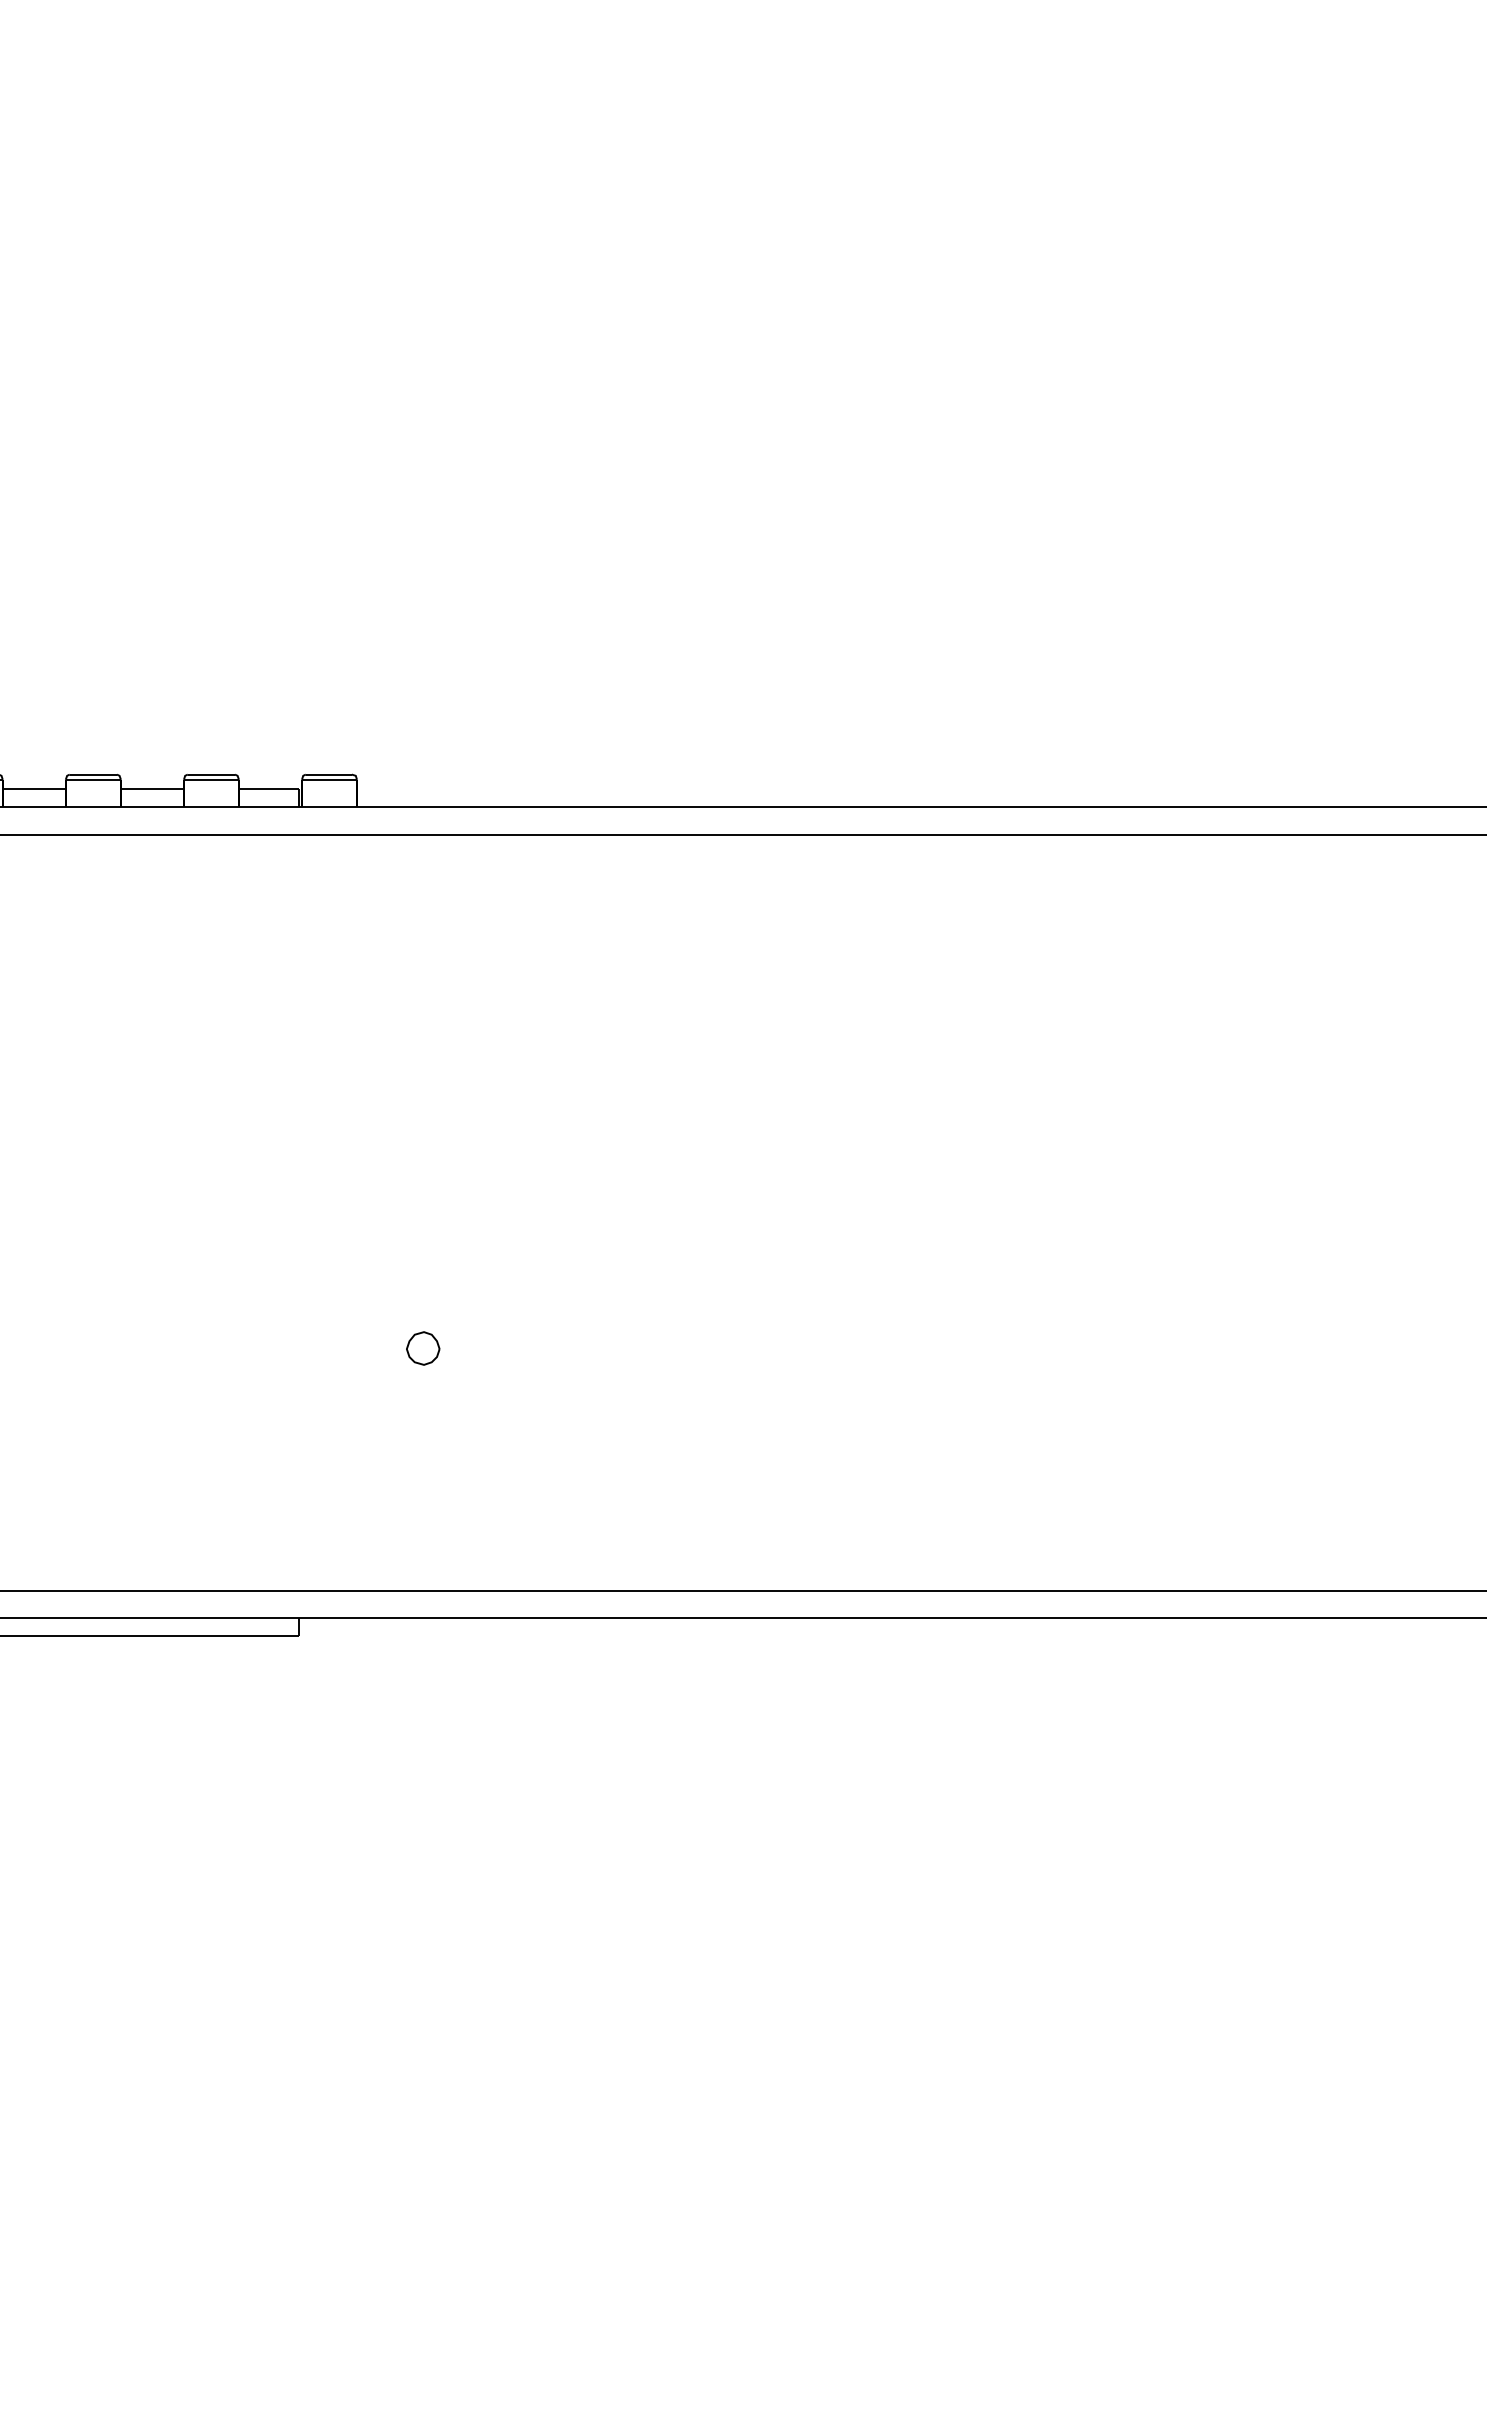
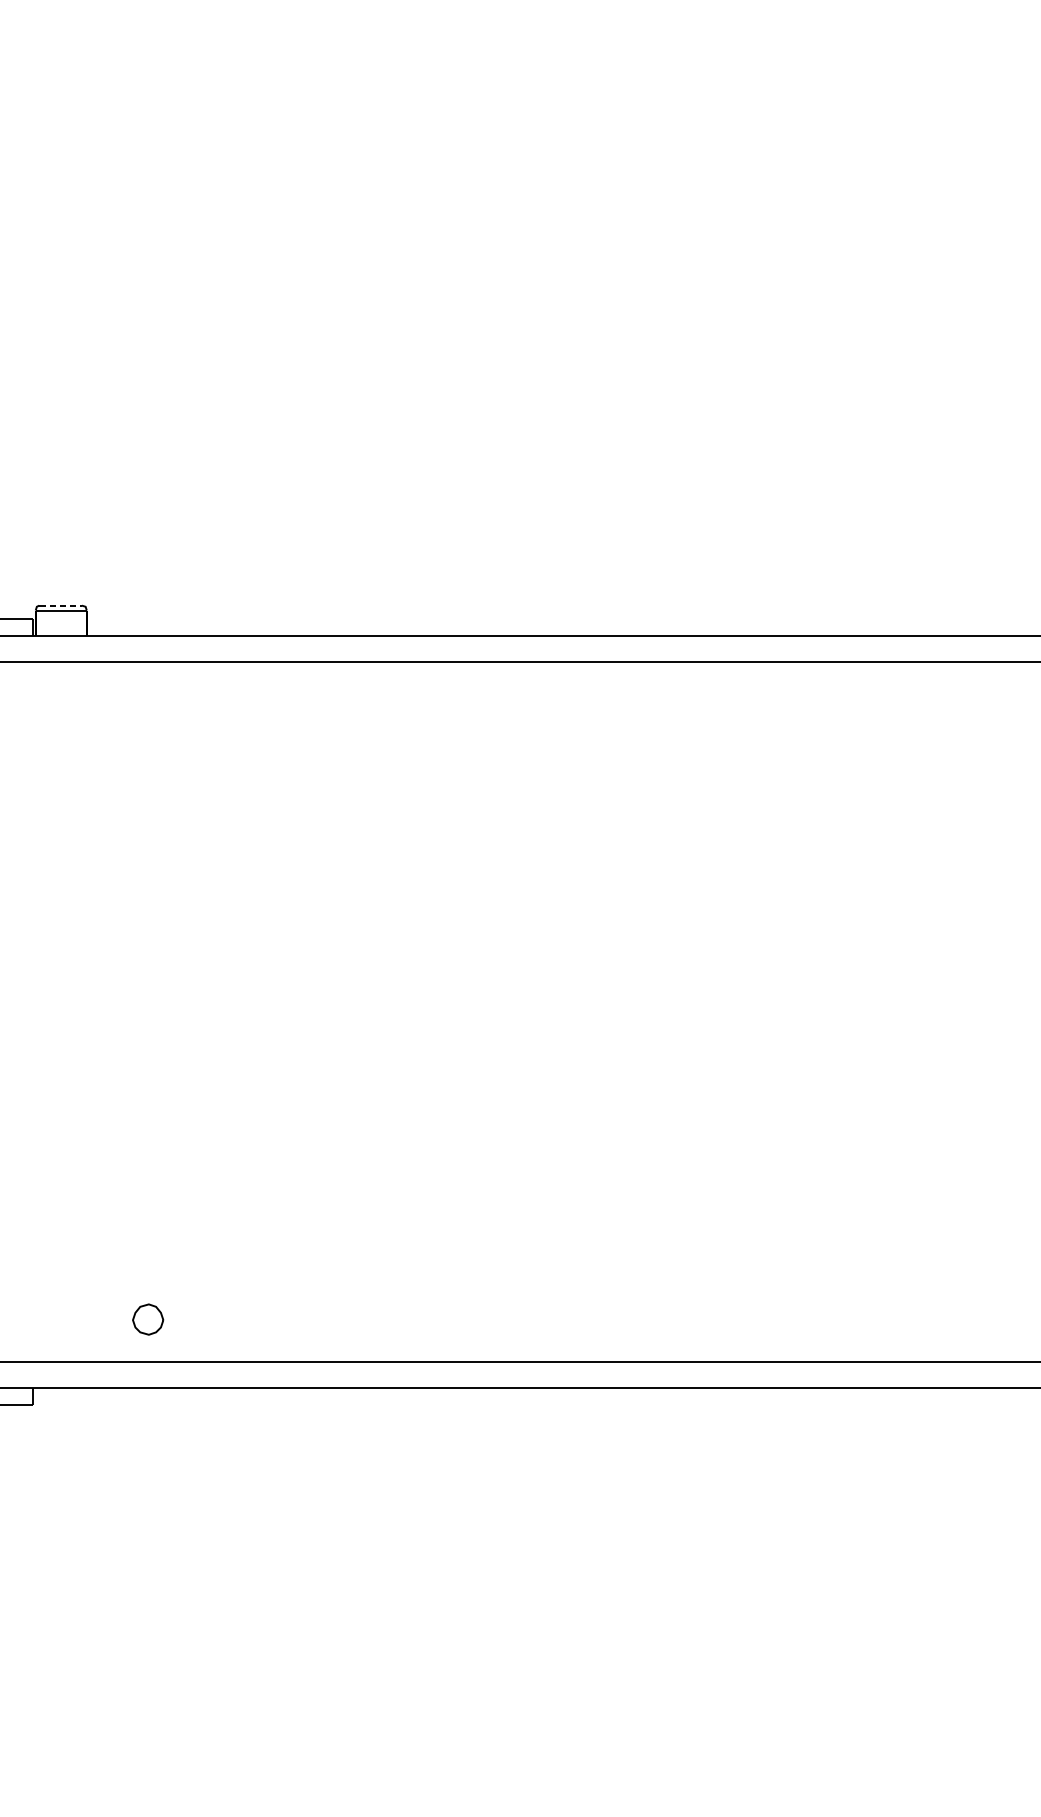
line: (328, 774) -> (60, 605), solid -> dashed
part: (423, 1348) -> (148, 1319), moved

